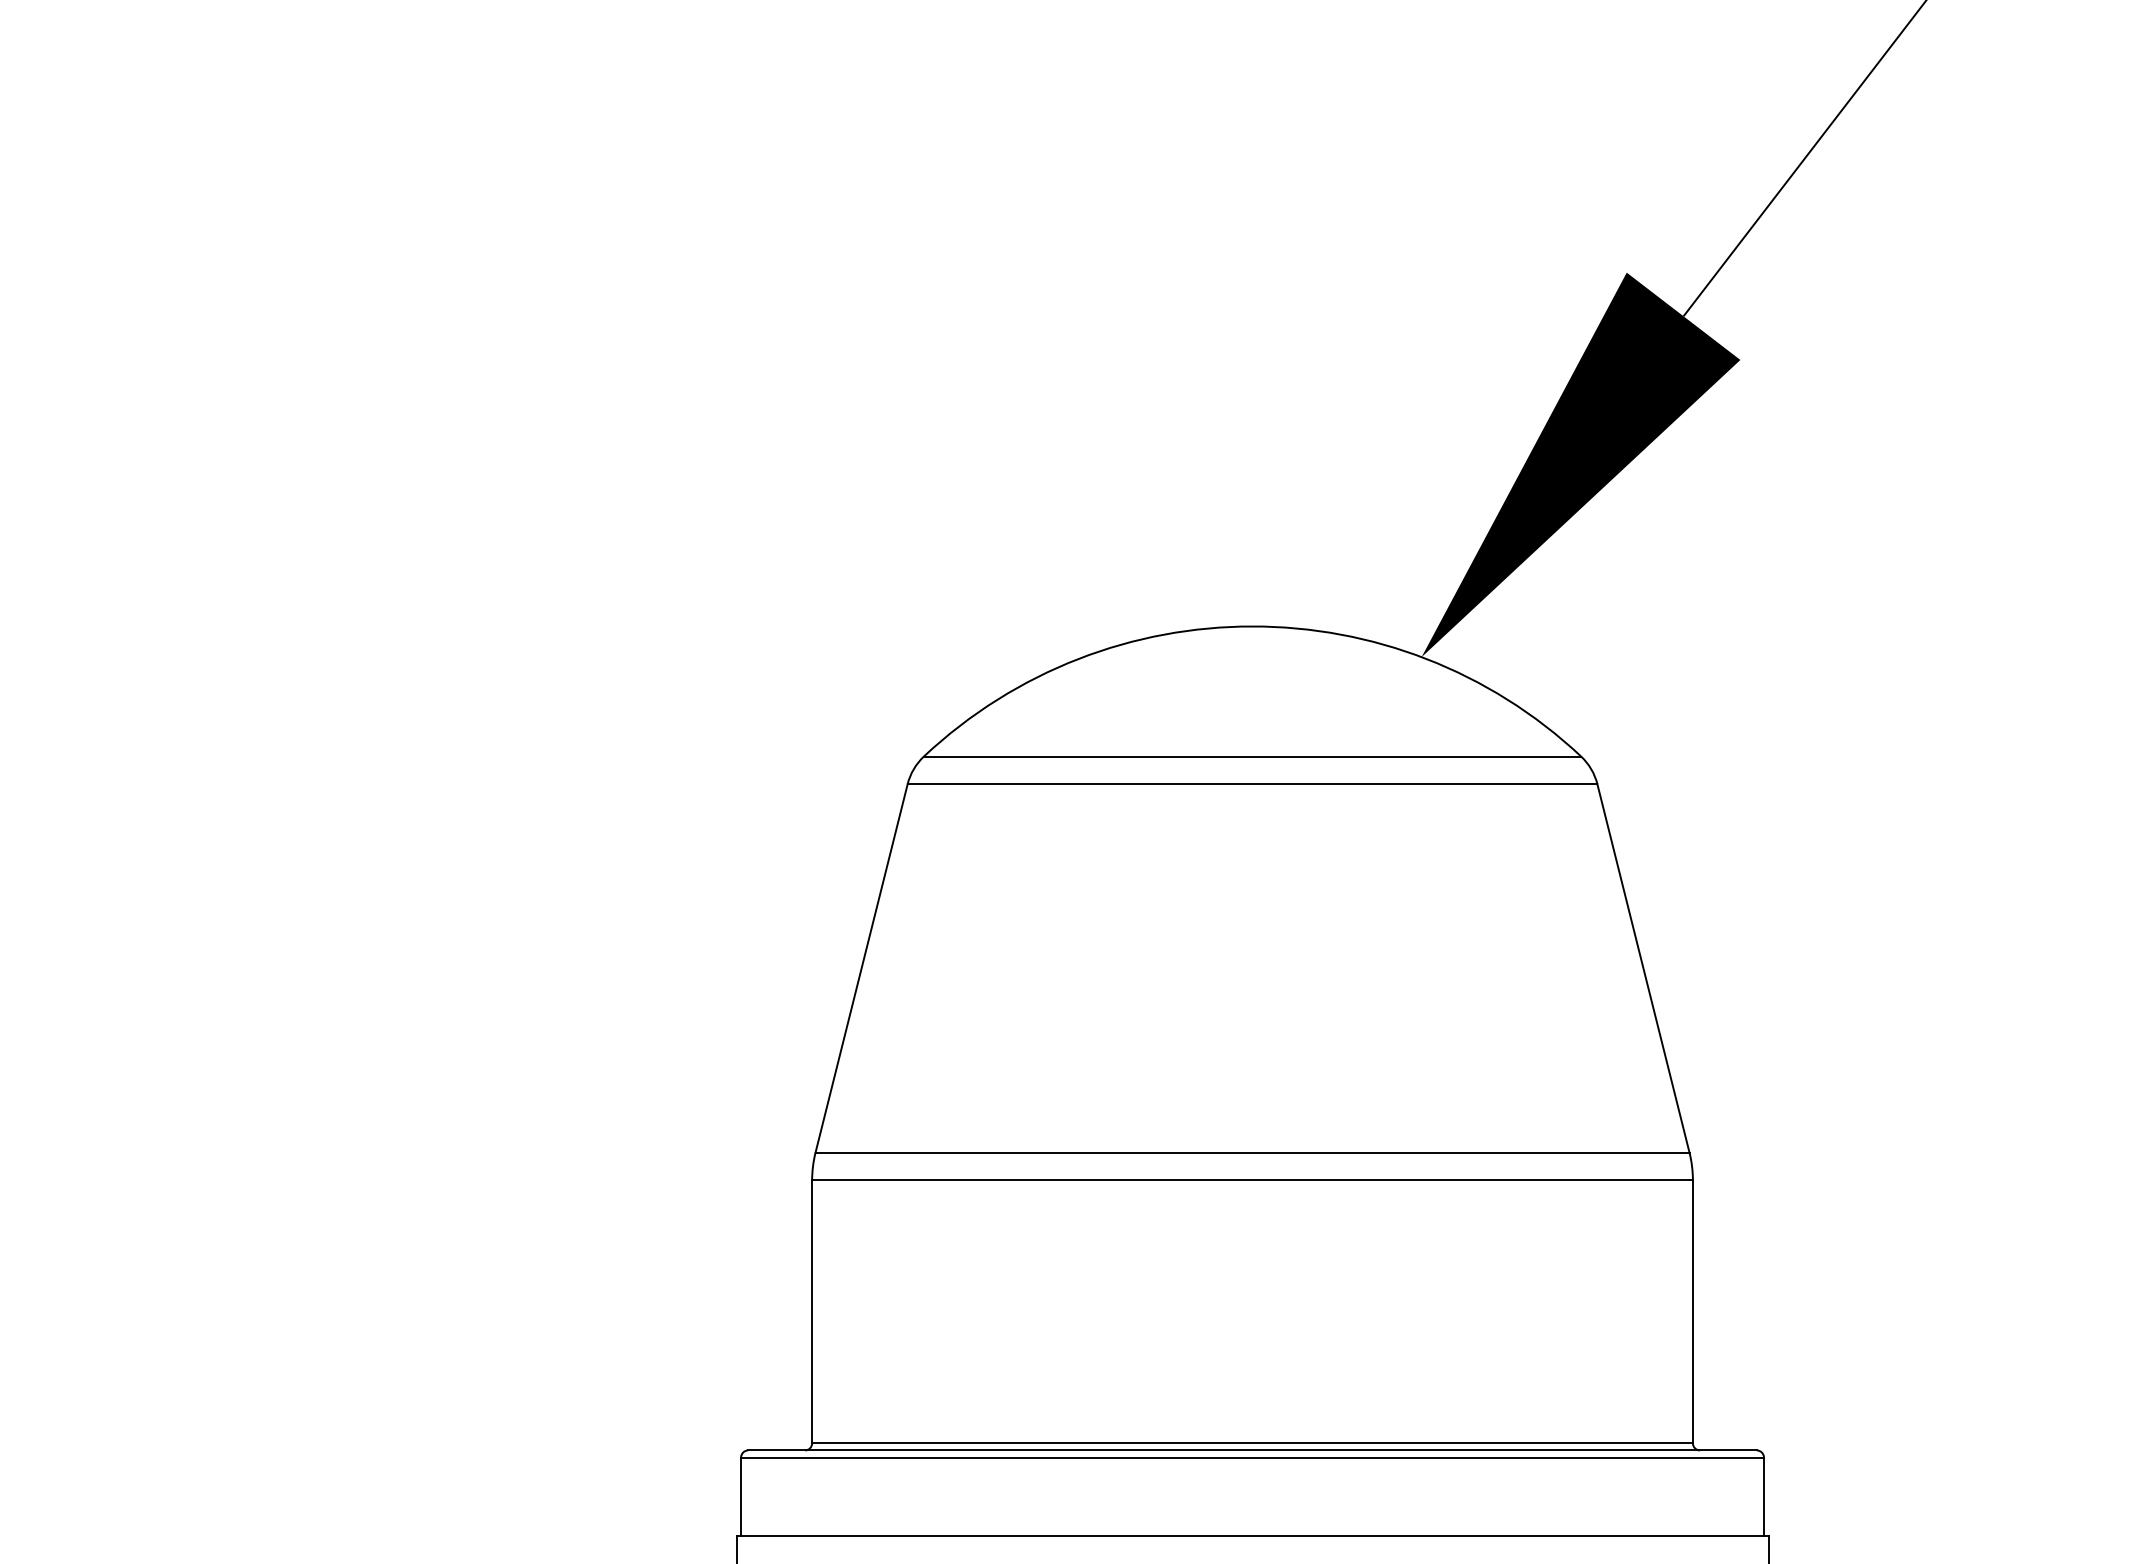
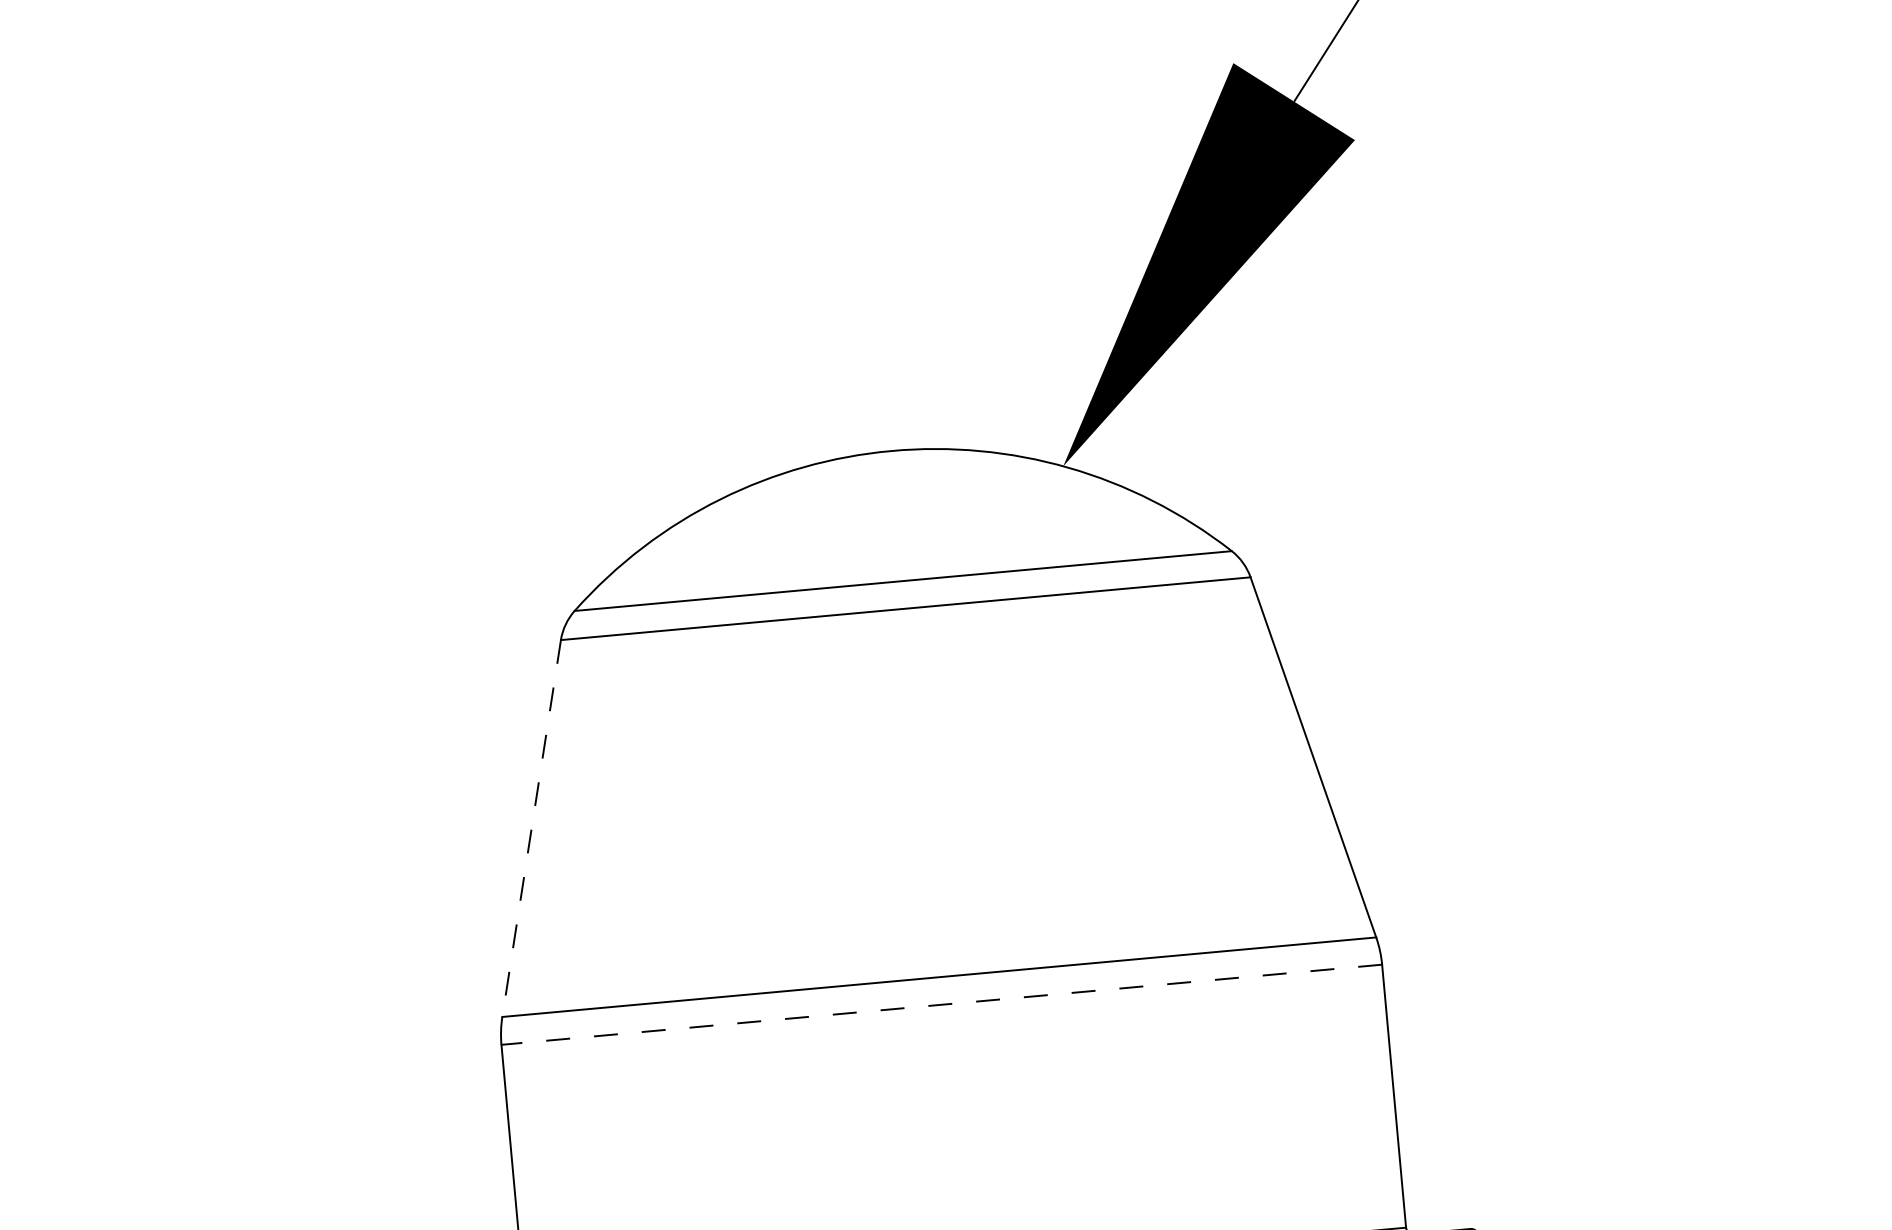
line: (861, 968) -> (531, 828), solid -> dashed
line: (1252, 1180) -> (941, 1004), solid -> dashed

